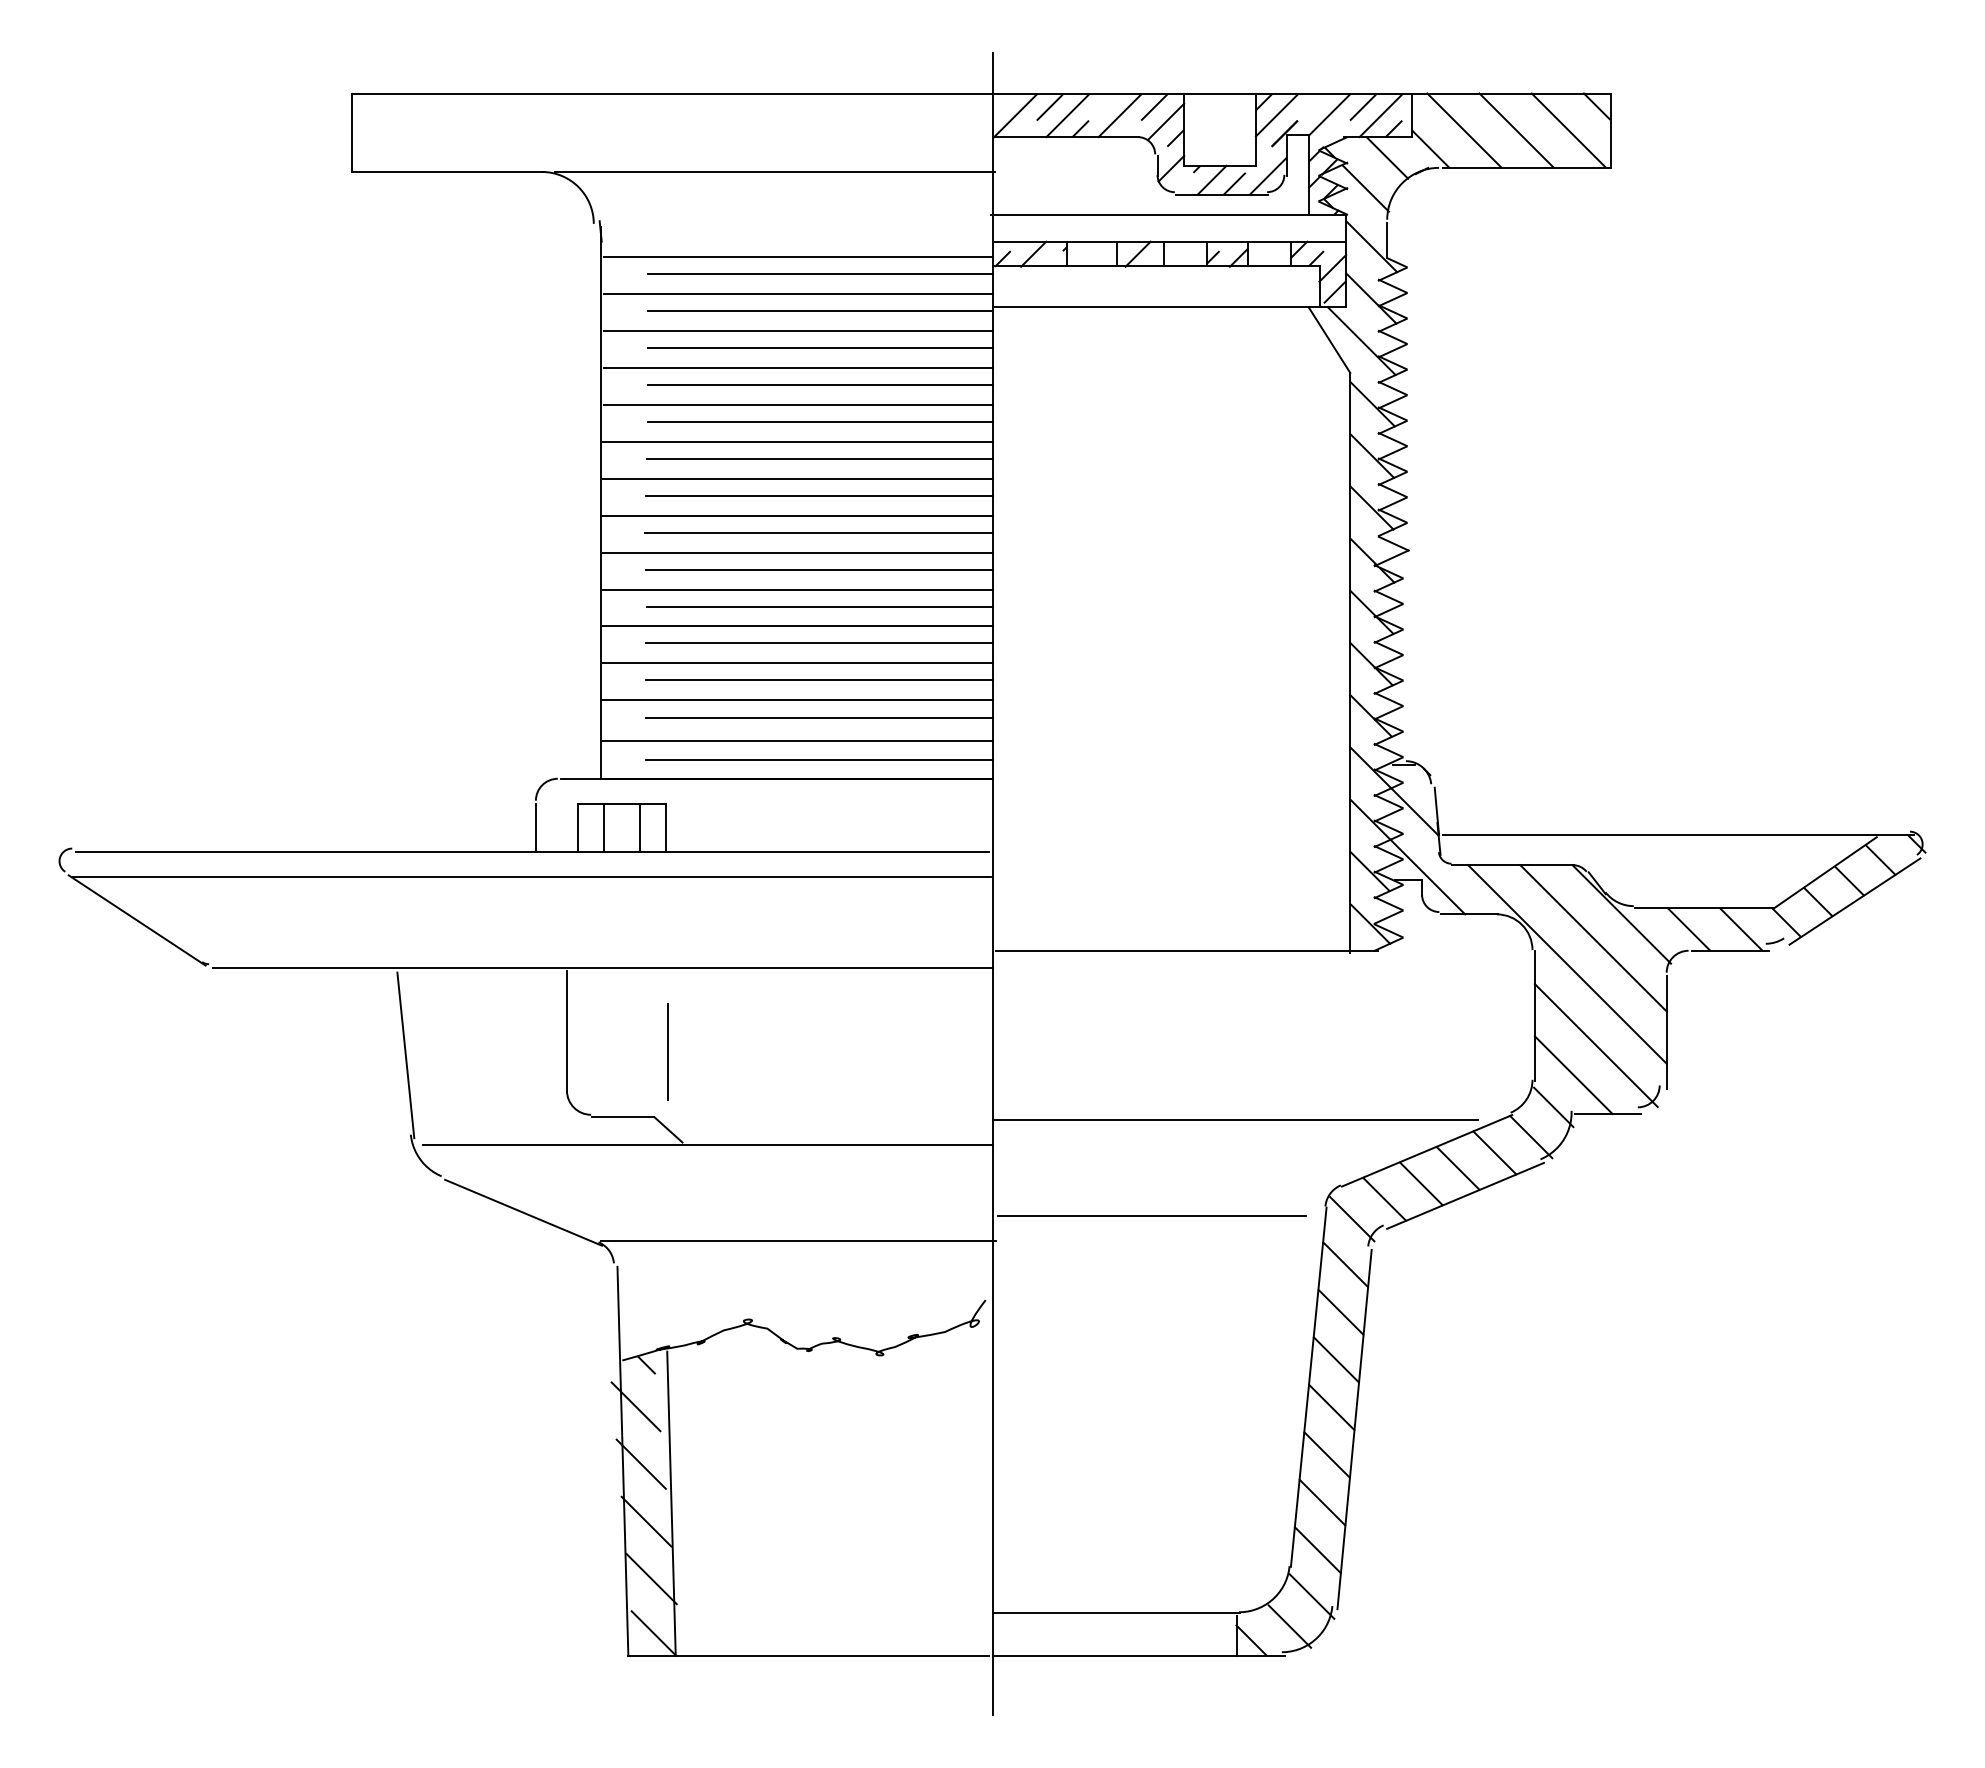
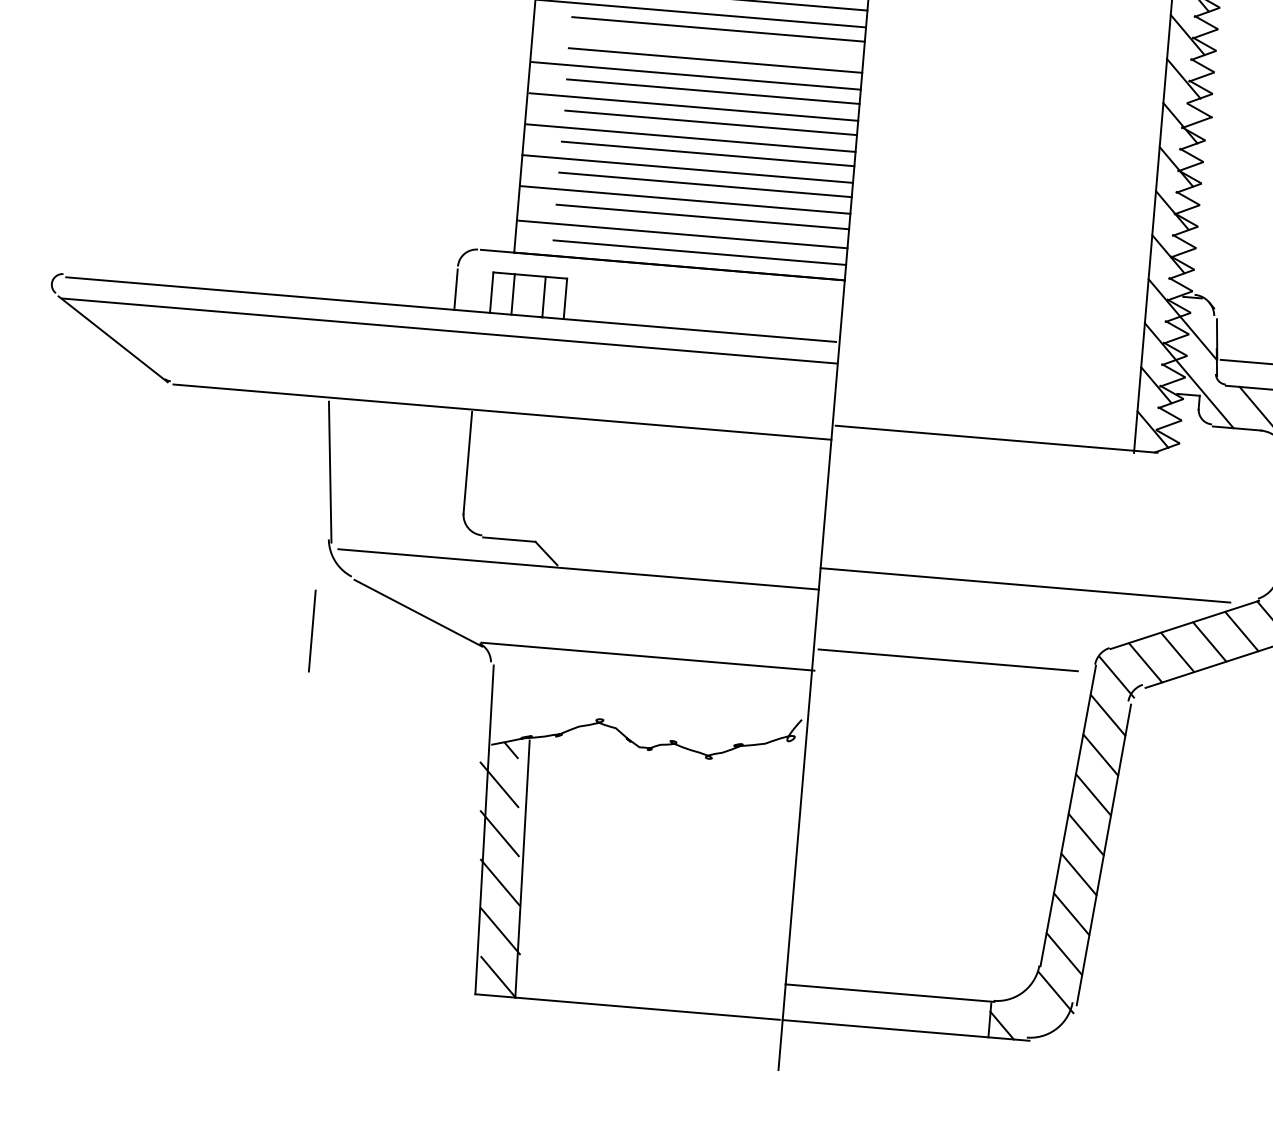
line: (796, 515) -> (697, 44), removed
line: (667, 1051) -> (311, 630), moved
line: (1289, 1626) -> (1035, 1016), removed

